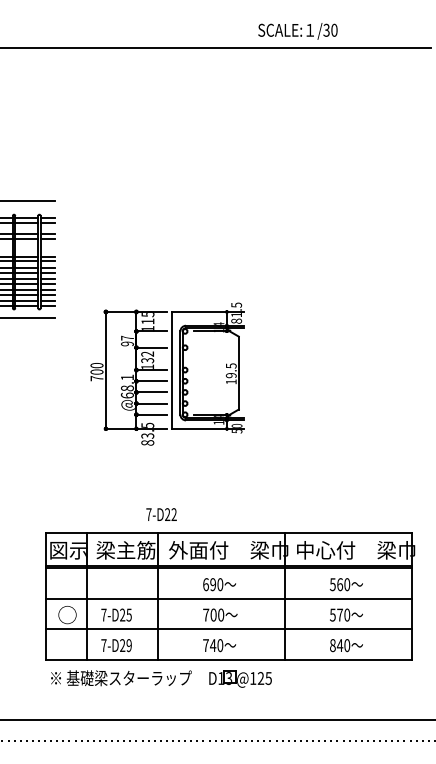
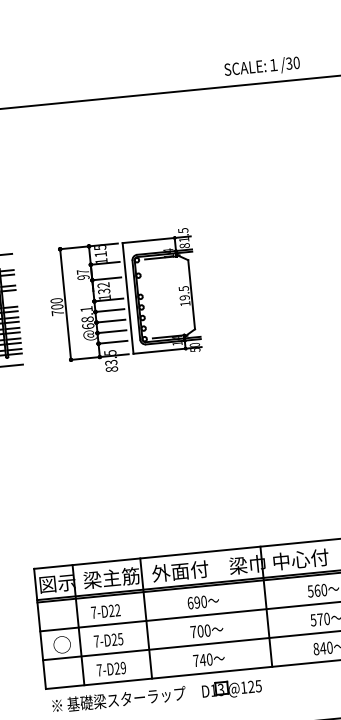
text: (297, 31) -> (261, 67), moved
part: (167, 373) -> (124, 301), moved
text: (161, 514) -> (105, 611), moved

